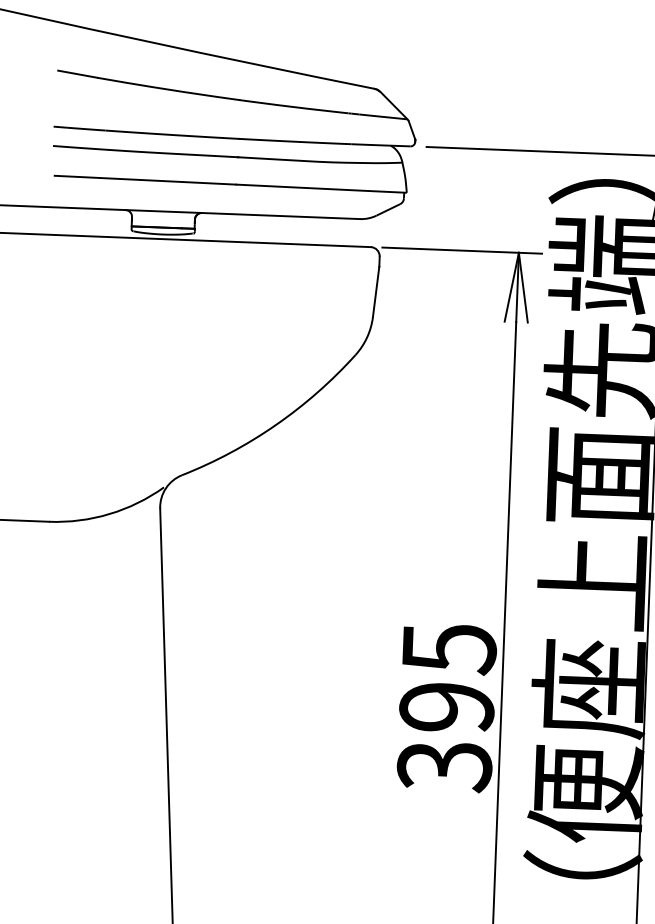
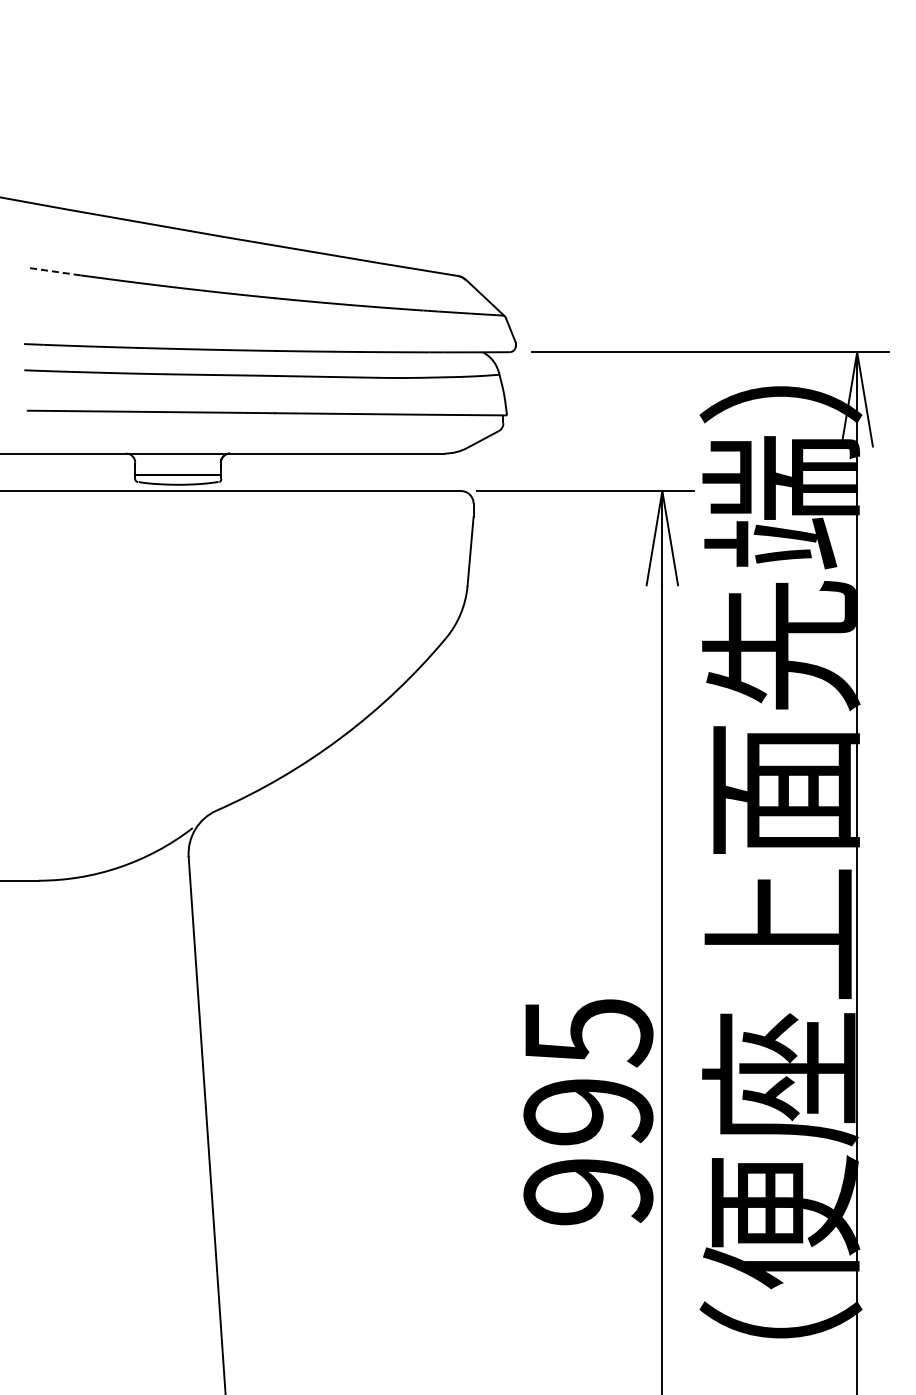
line: (78, 74) -> (54, 271), solid -> dashed
text: (444, 767) -> (588, 1193), 395 -> 995

